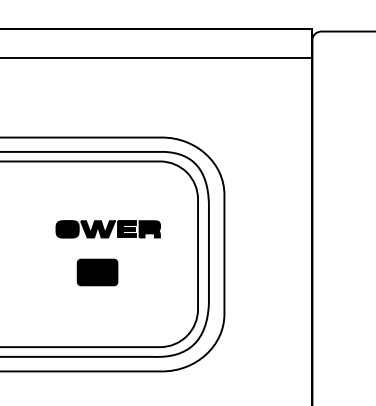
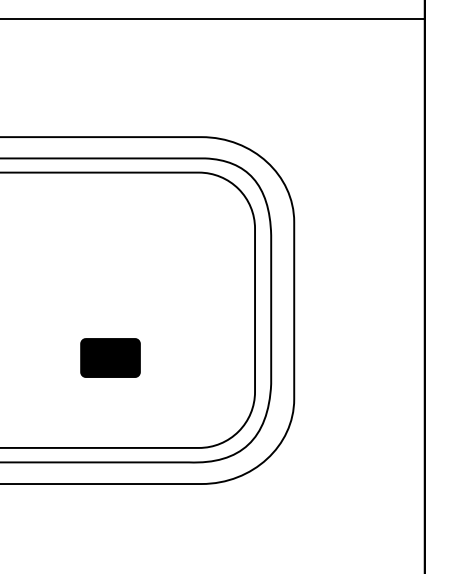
part: (107, 229) -> (120, 273), removed
part: (97, 272) -> (110, 358), moved

